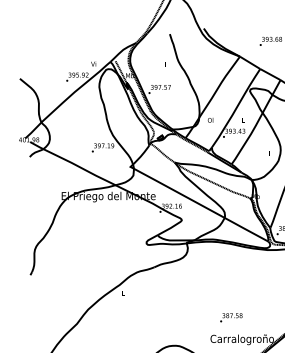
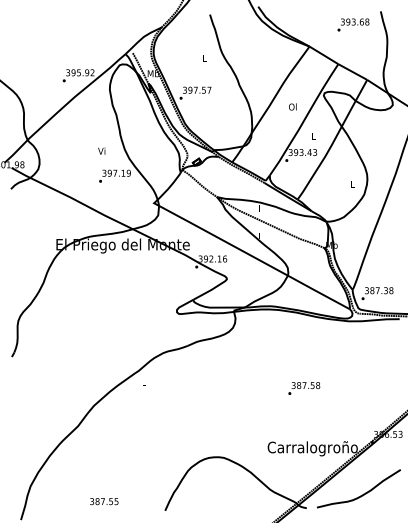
text: (93, 63) -> (101, 150), moved
text: (210, 119) -> (292, 106), moved
text: (231, 317) -> (304, 388), moved

